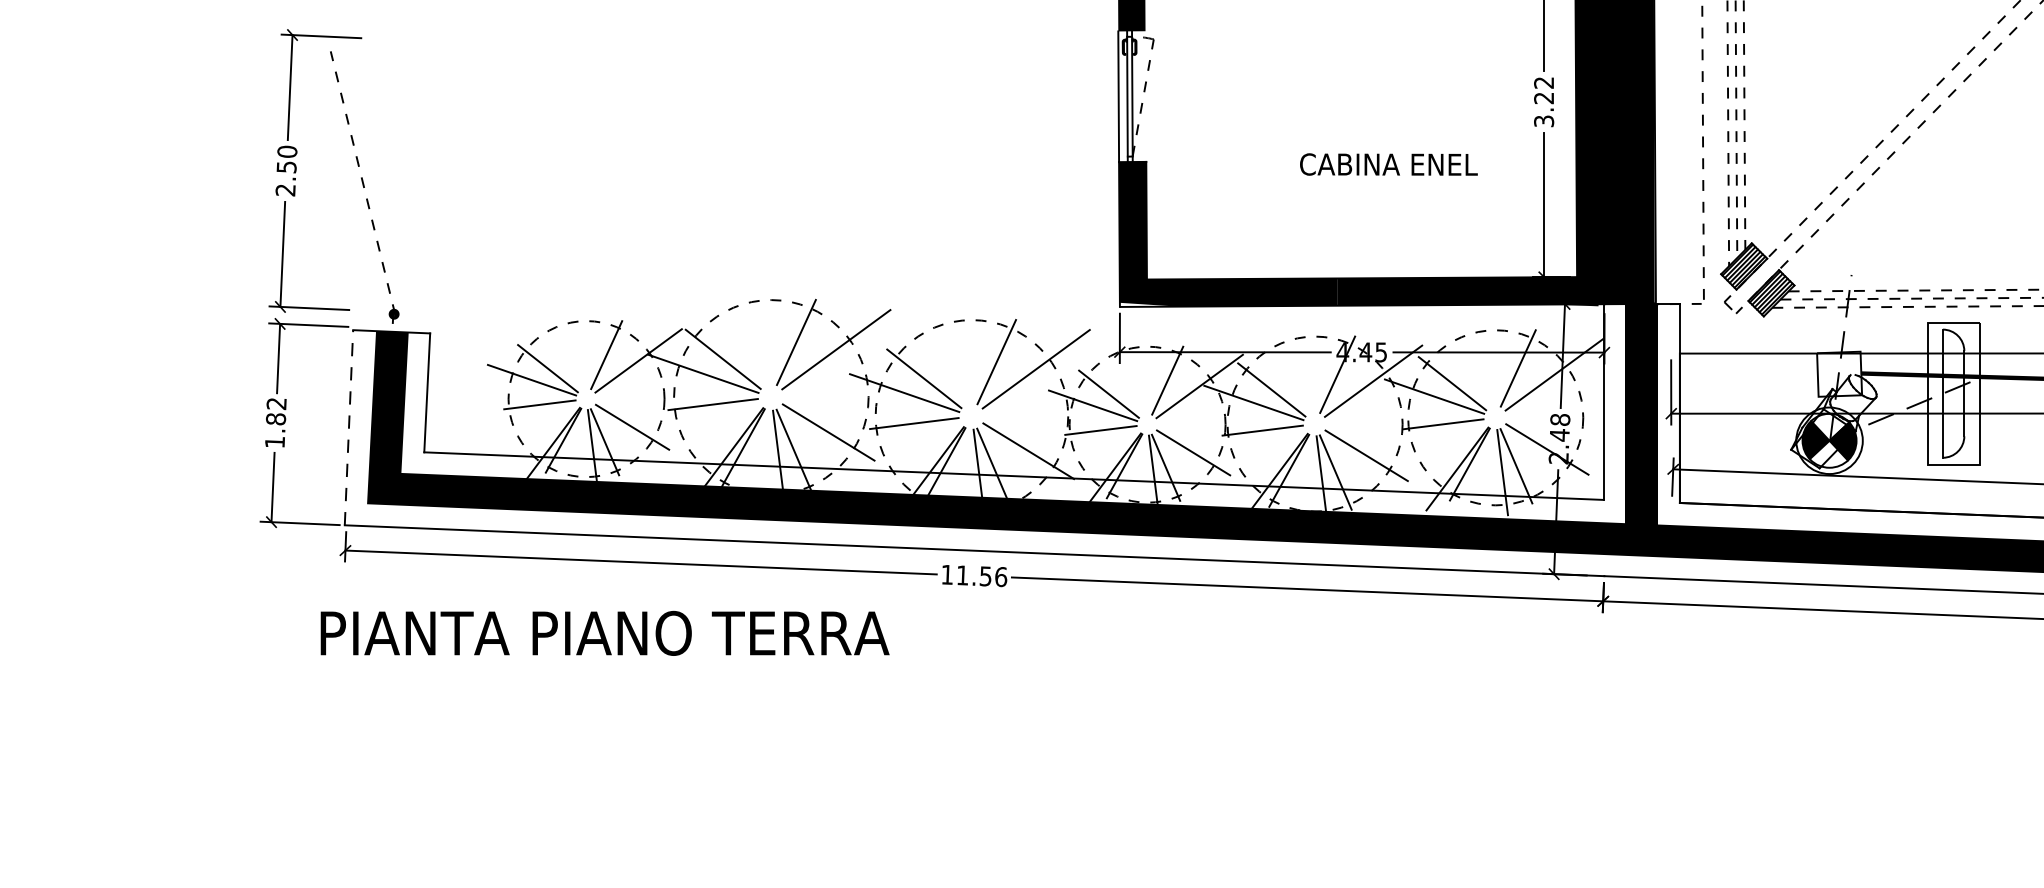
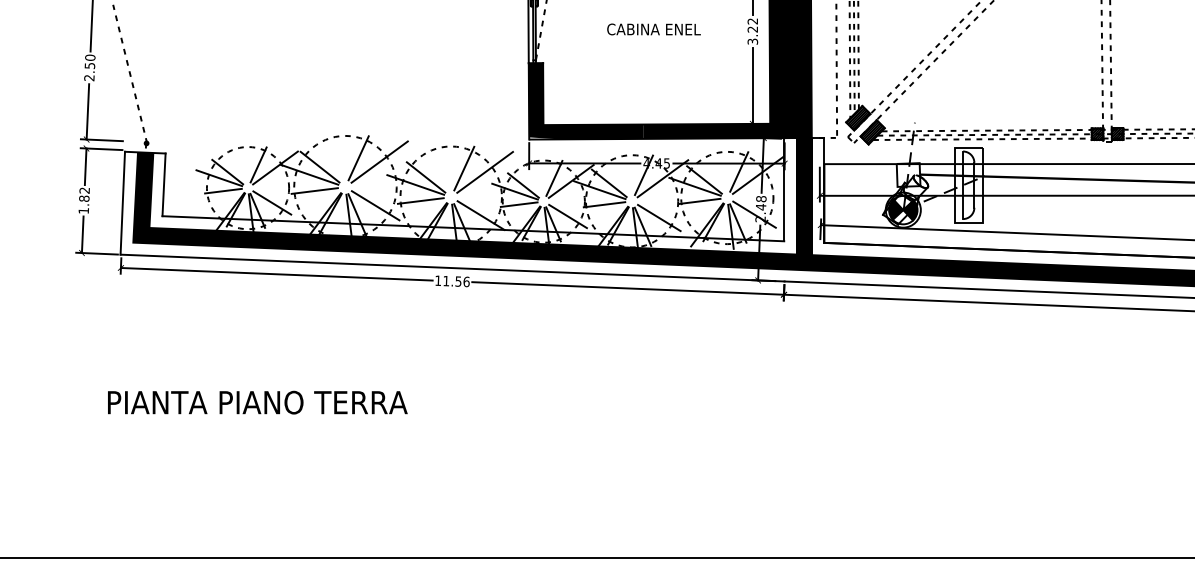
text: (1387, 164) -> (653, 29), moved
line: (348, 426) -> (122, 202), dashed -> solid
text: (604, 633) -> (257, 402), moved

